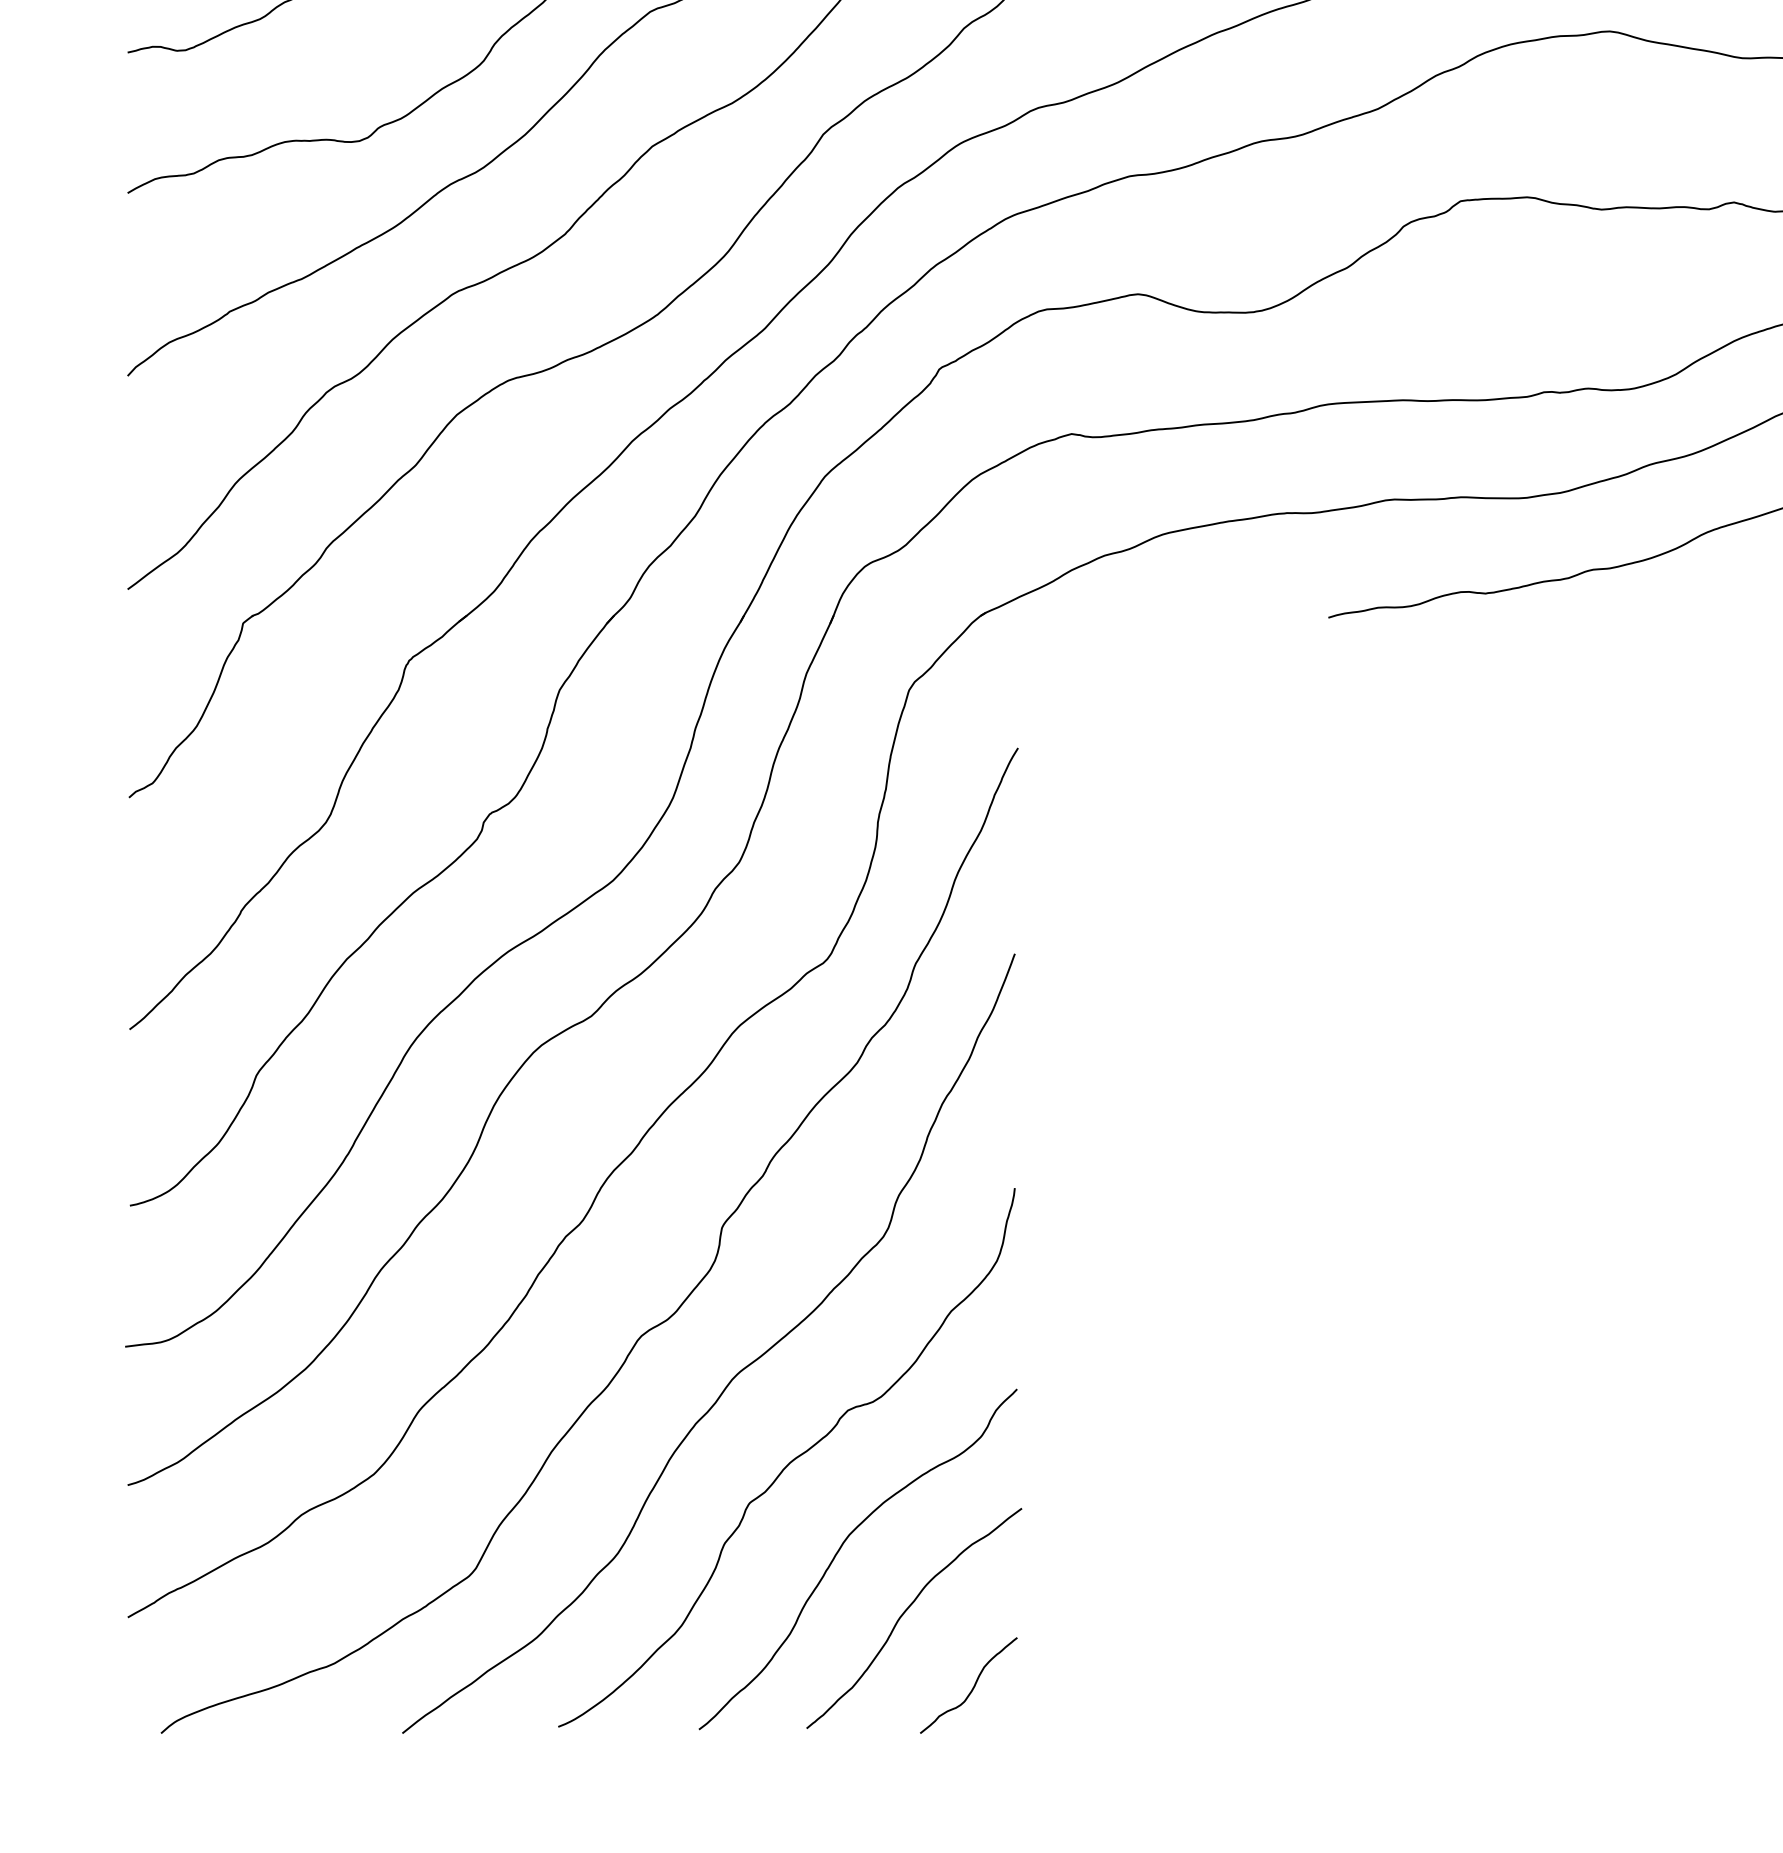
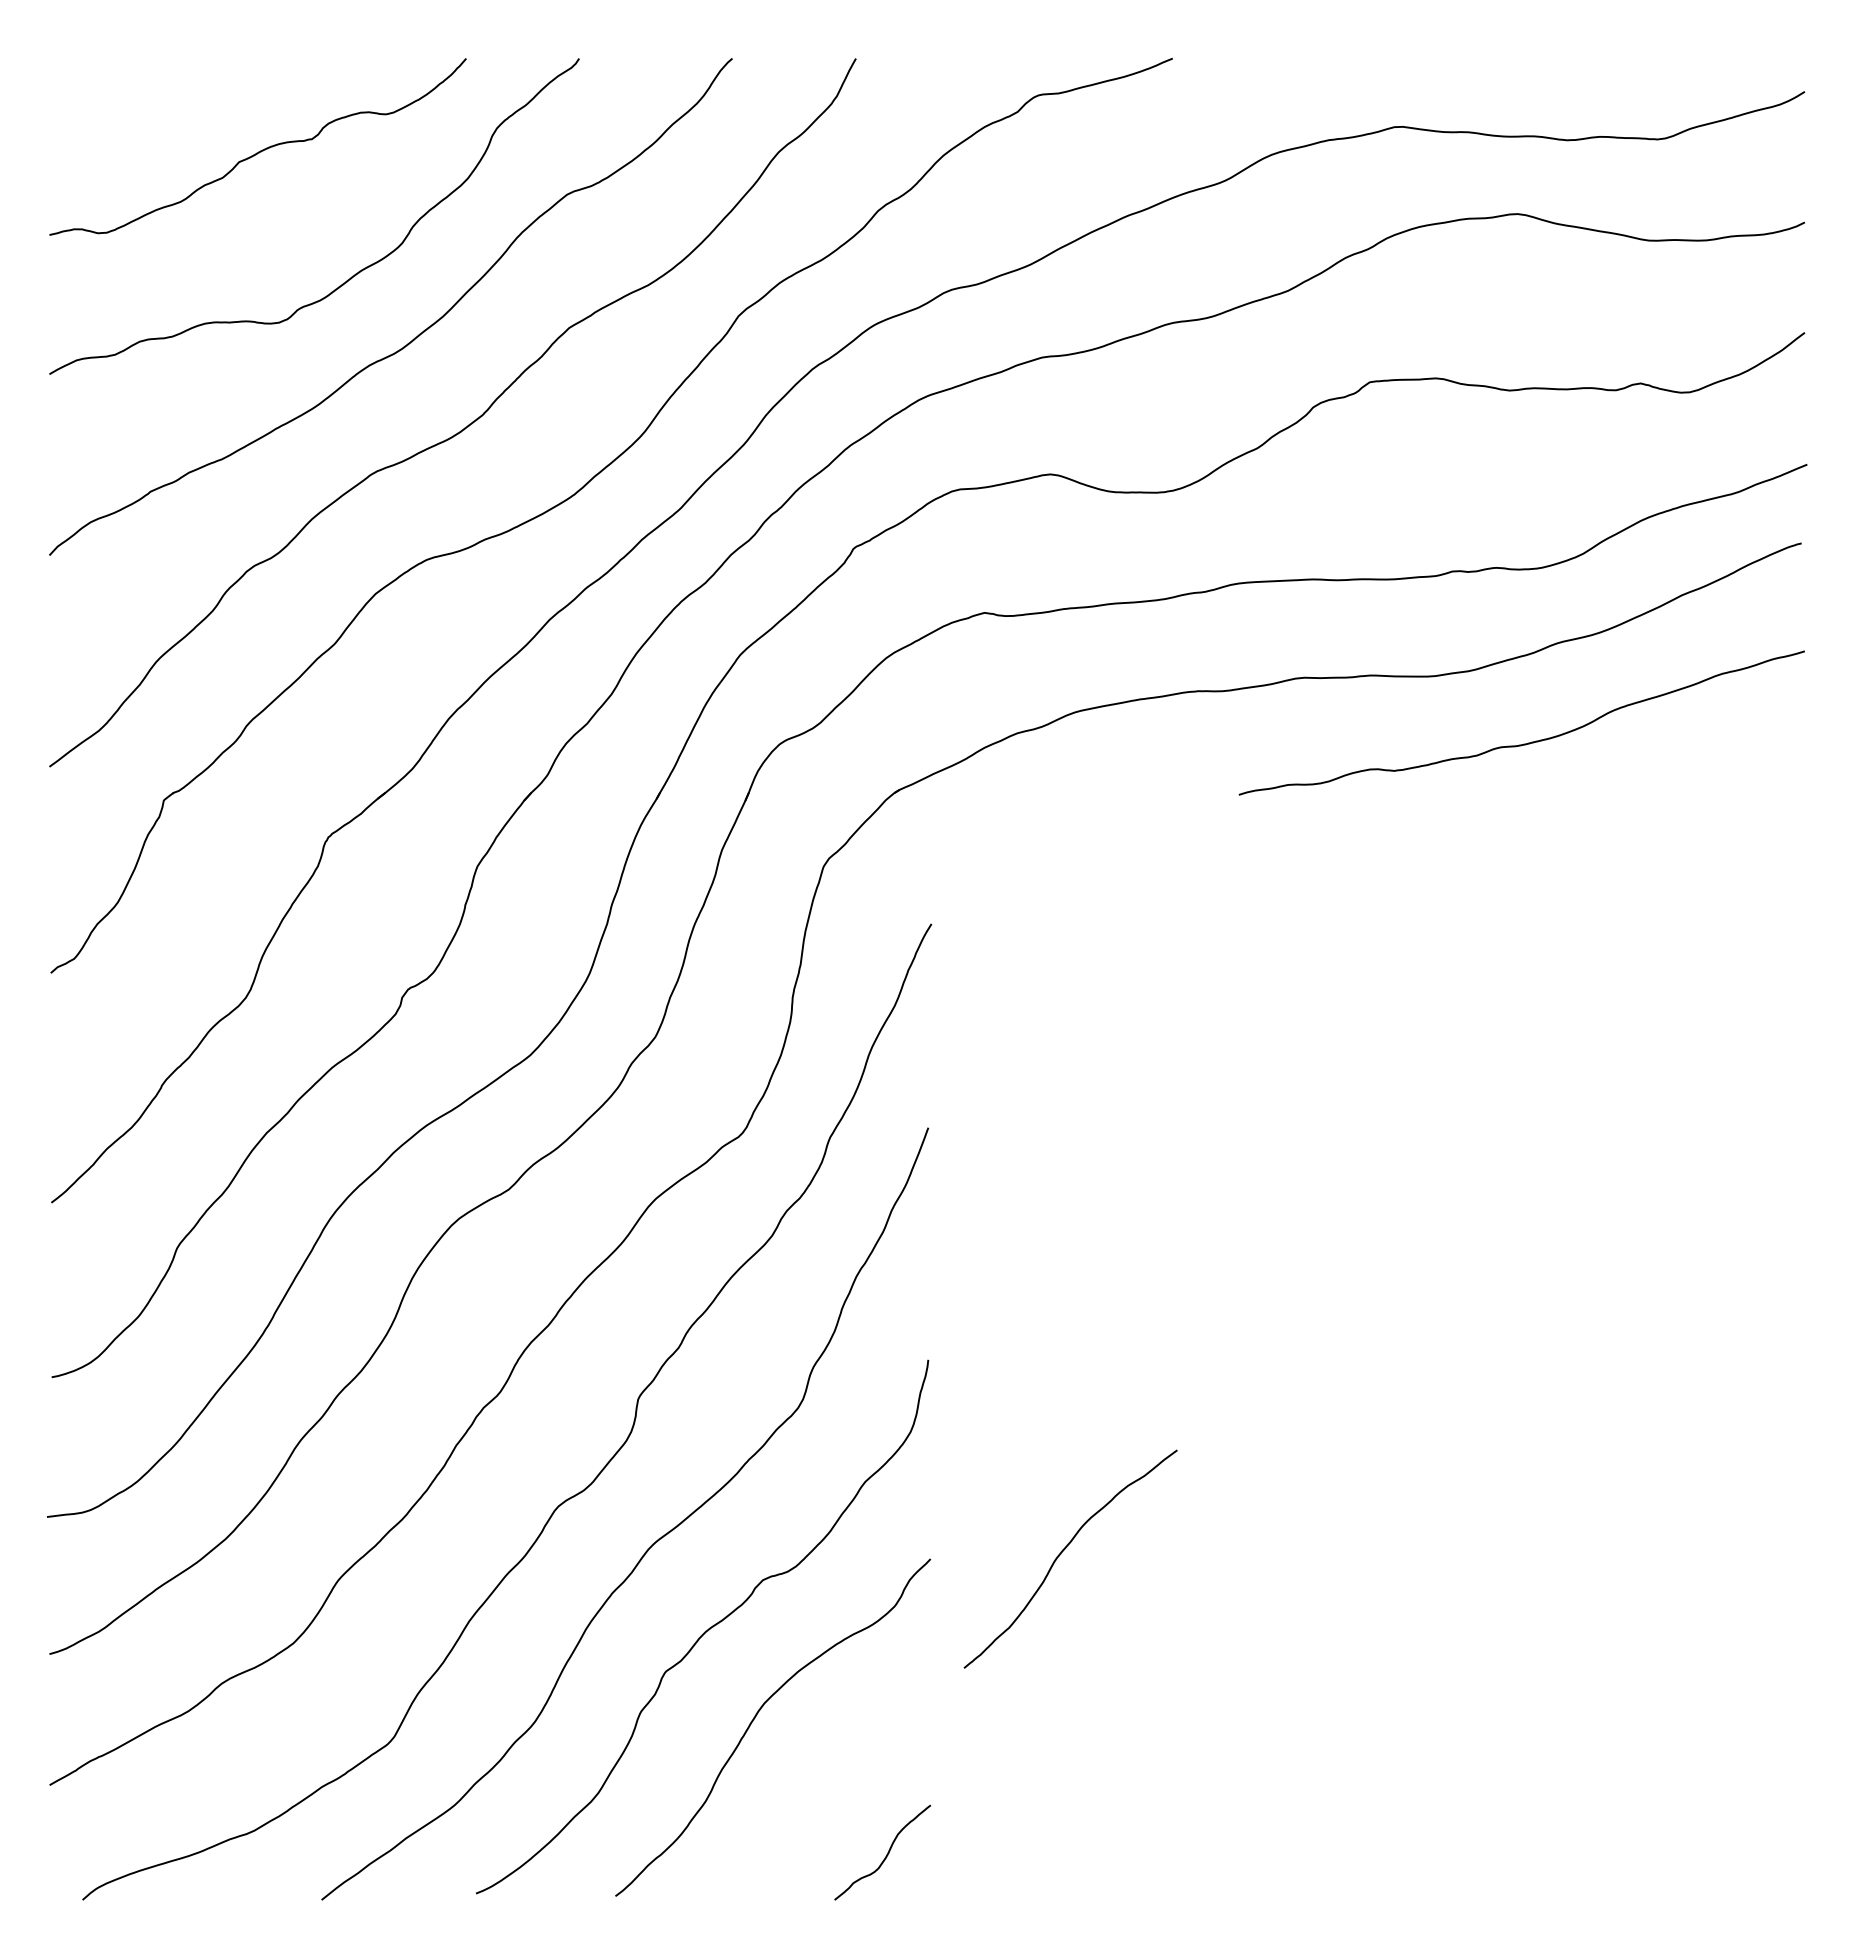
curve: (907, 1610) -> (1063, 1551), moved

